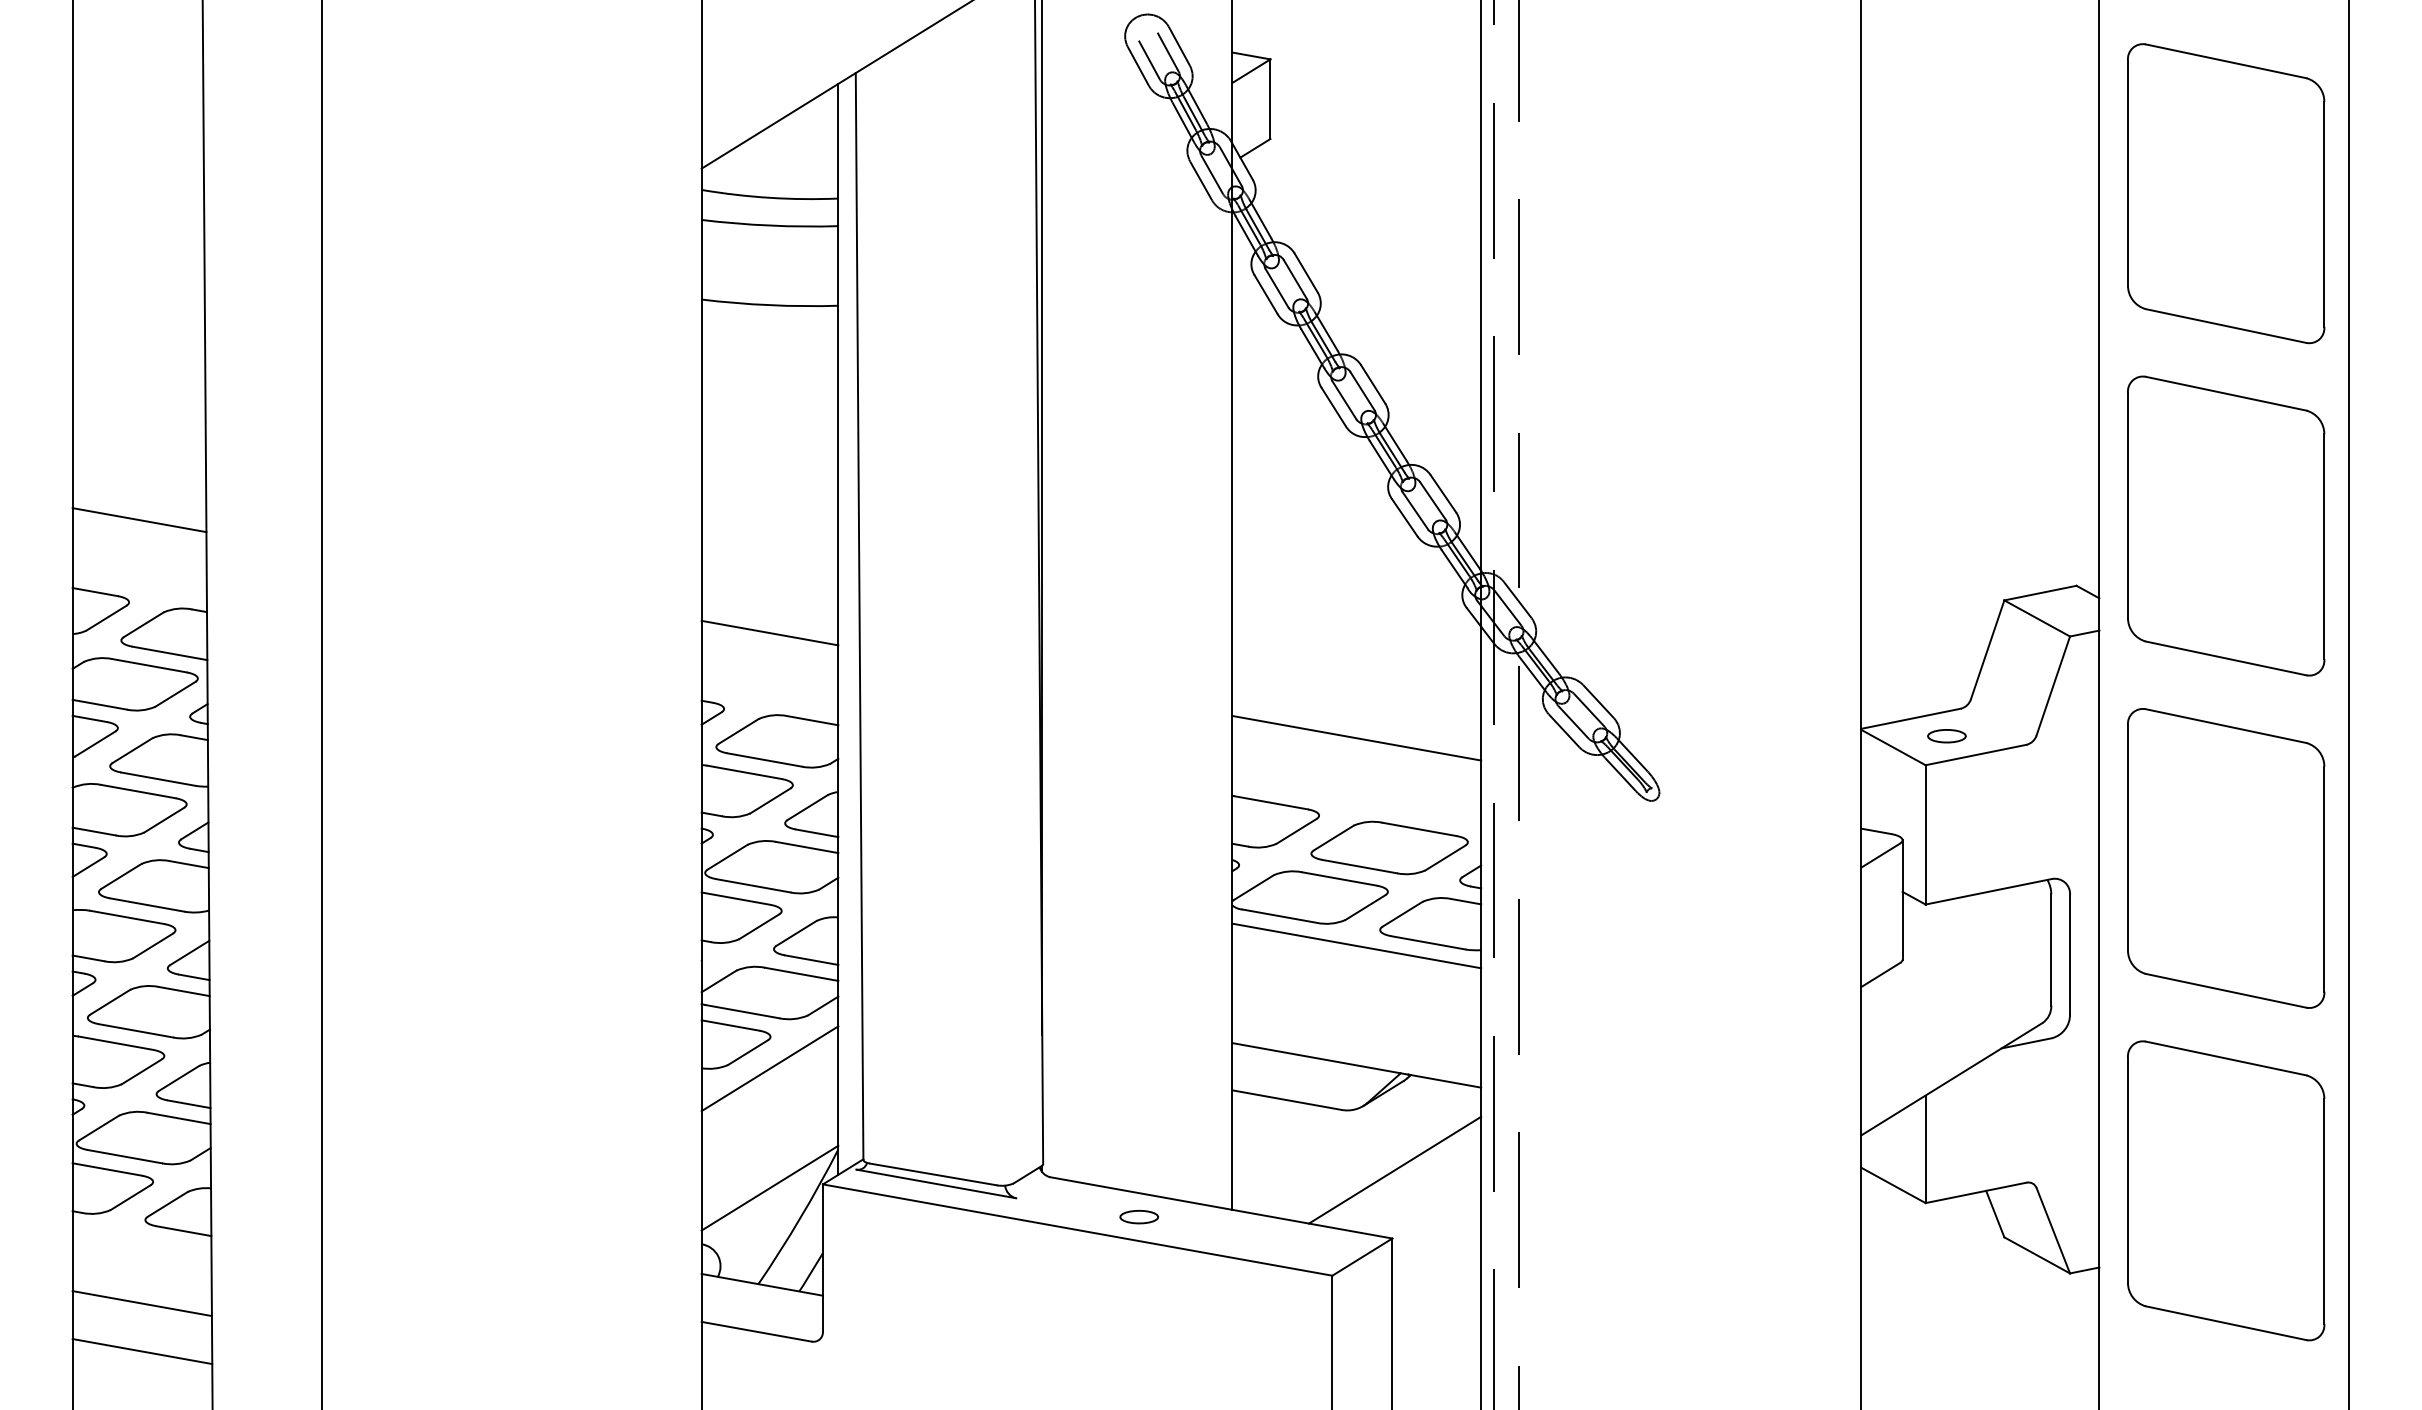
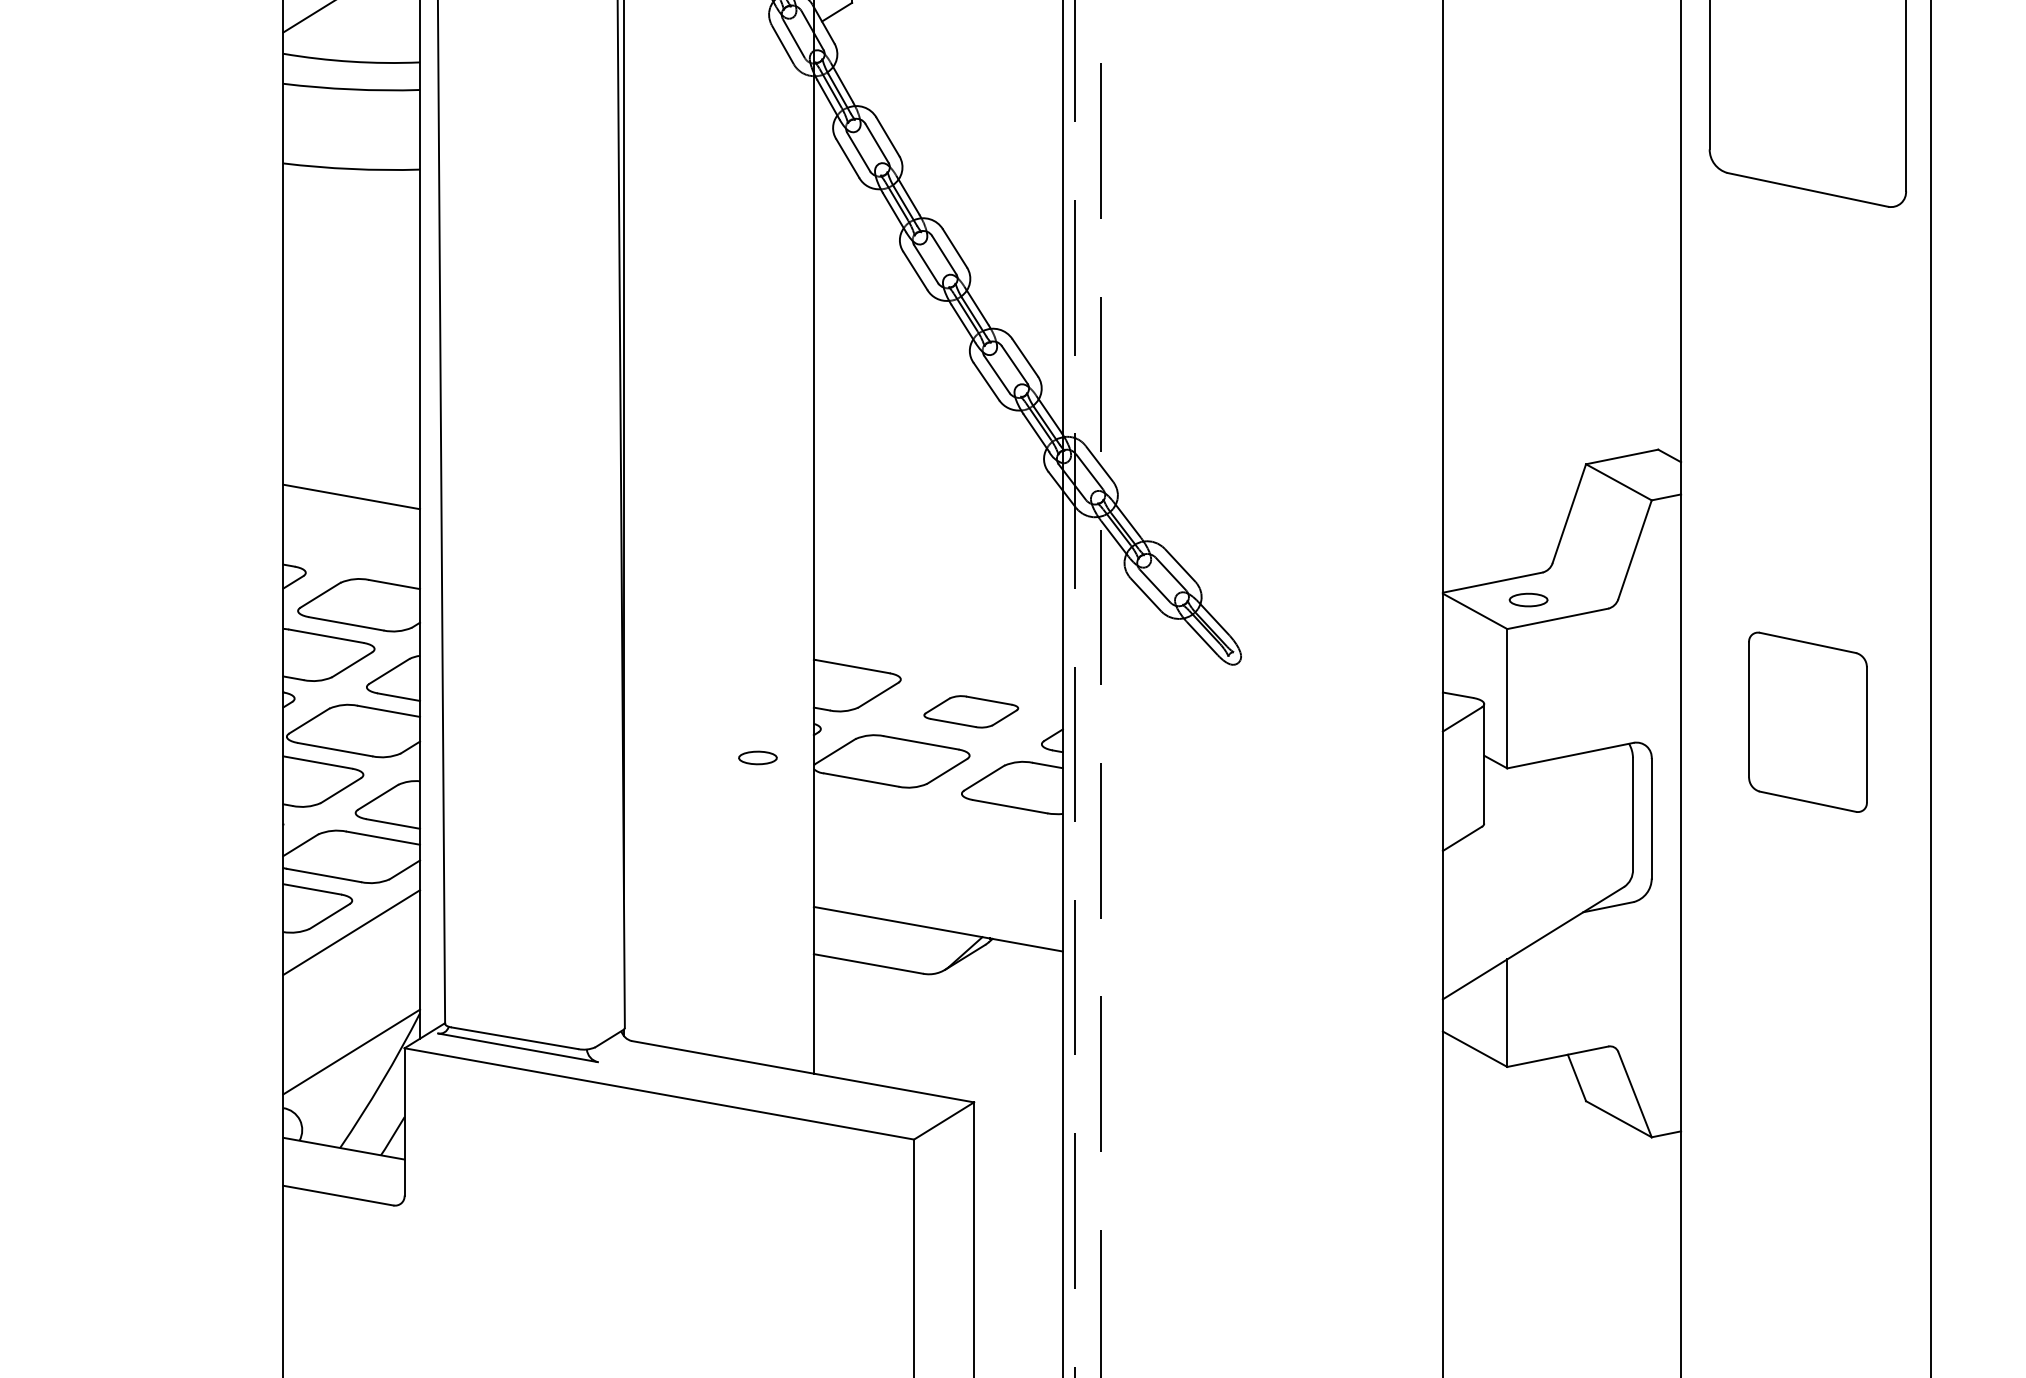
part: (2226, 525) -> (1808, 389), removed
line: (1356, 737) -> (938, 601), removed
part: (1389, 847) -> (971, 711), size x0.6
part: (2226, 858) -> (1808, 722), size x0.6
line: (1356, 945) -> (938, 809), removed
line: (1395, 1169) -> (977, 1033), removed
part: (2226, 1190) -> (1808, 1054), removed
part: (1139, 1216) -> (758, 757), moved

